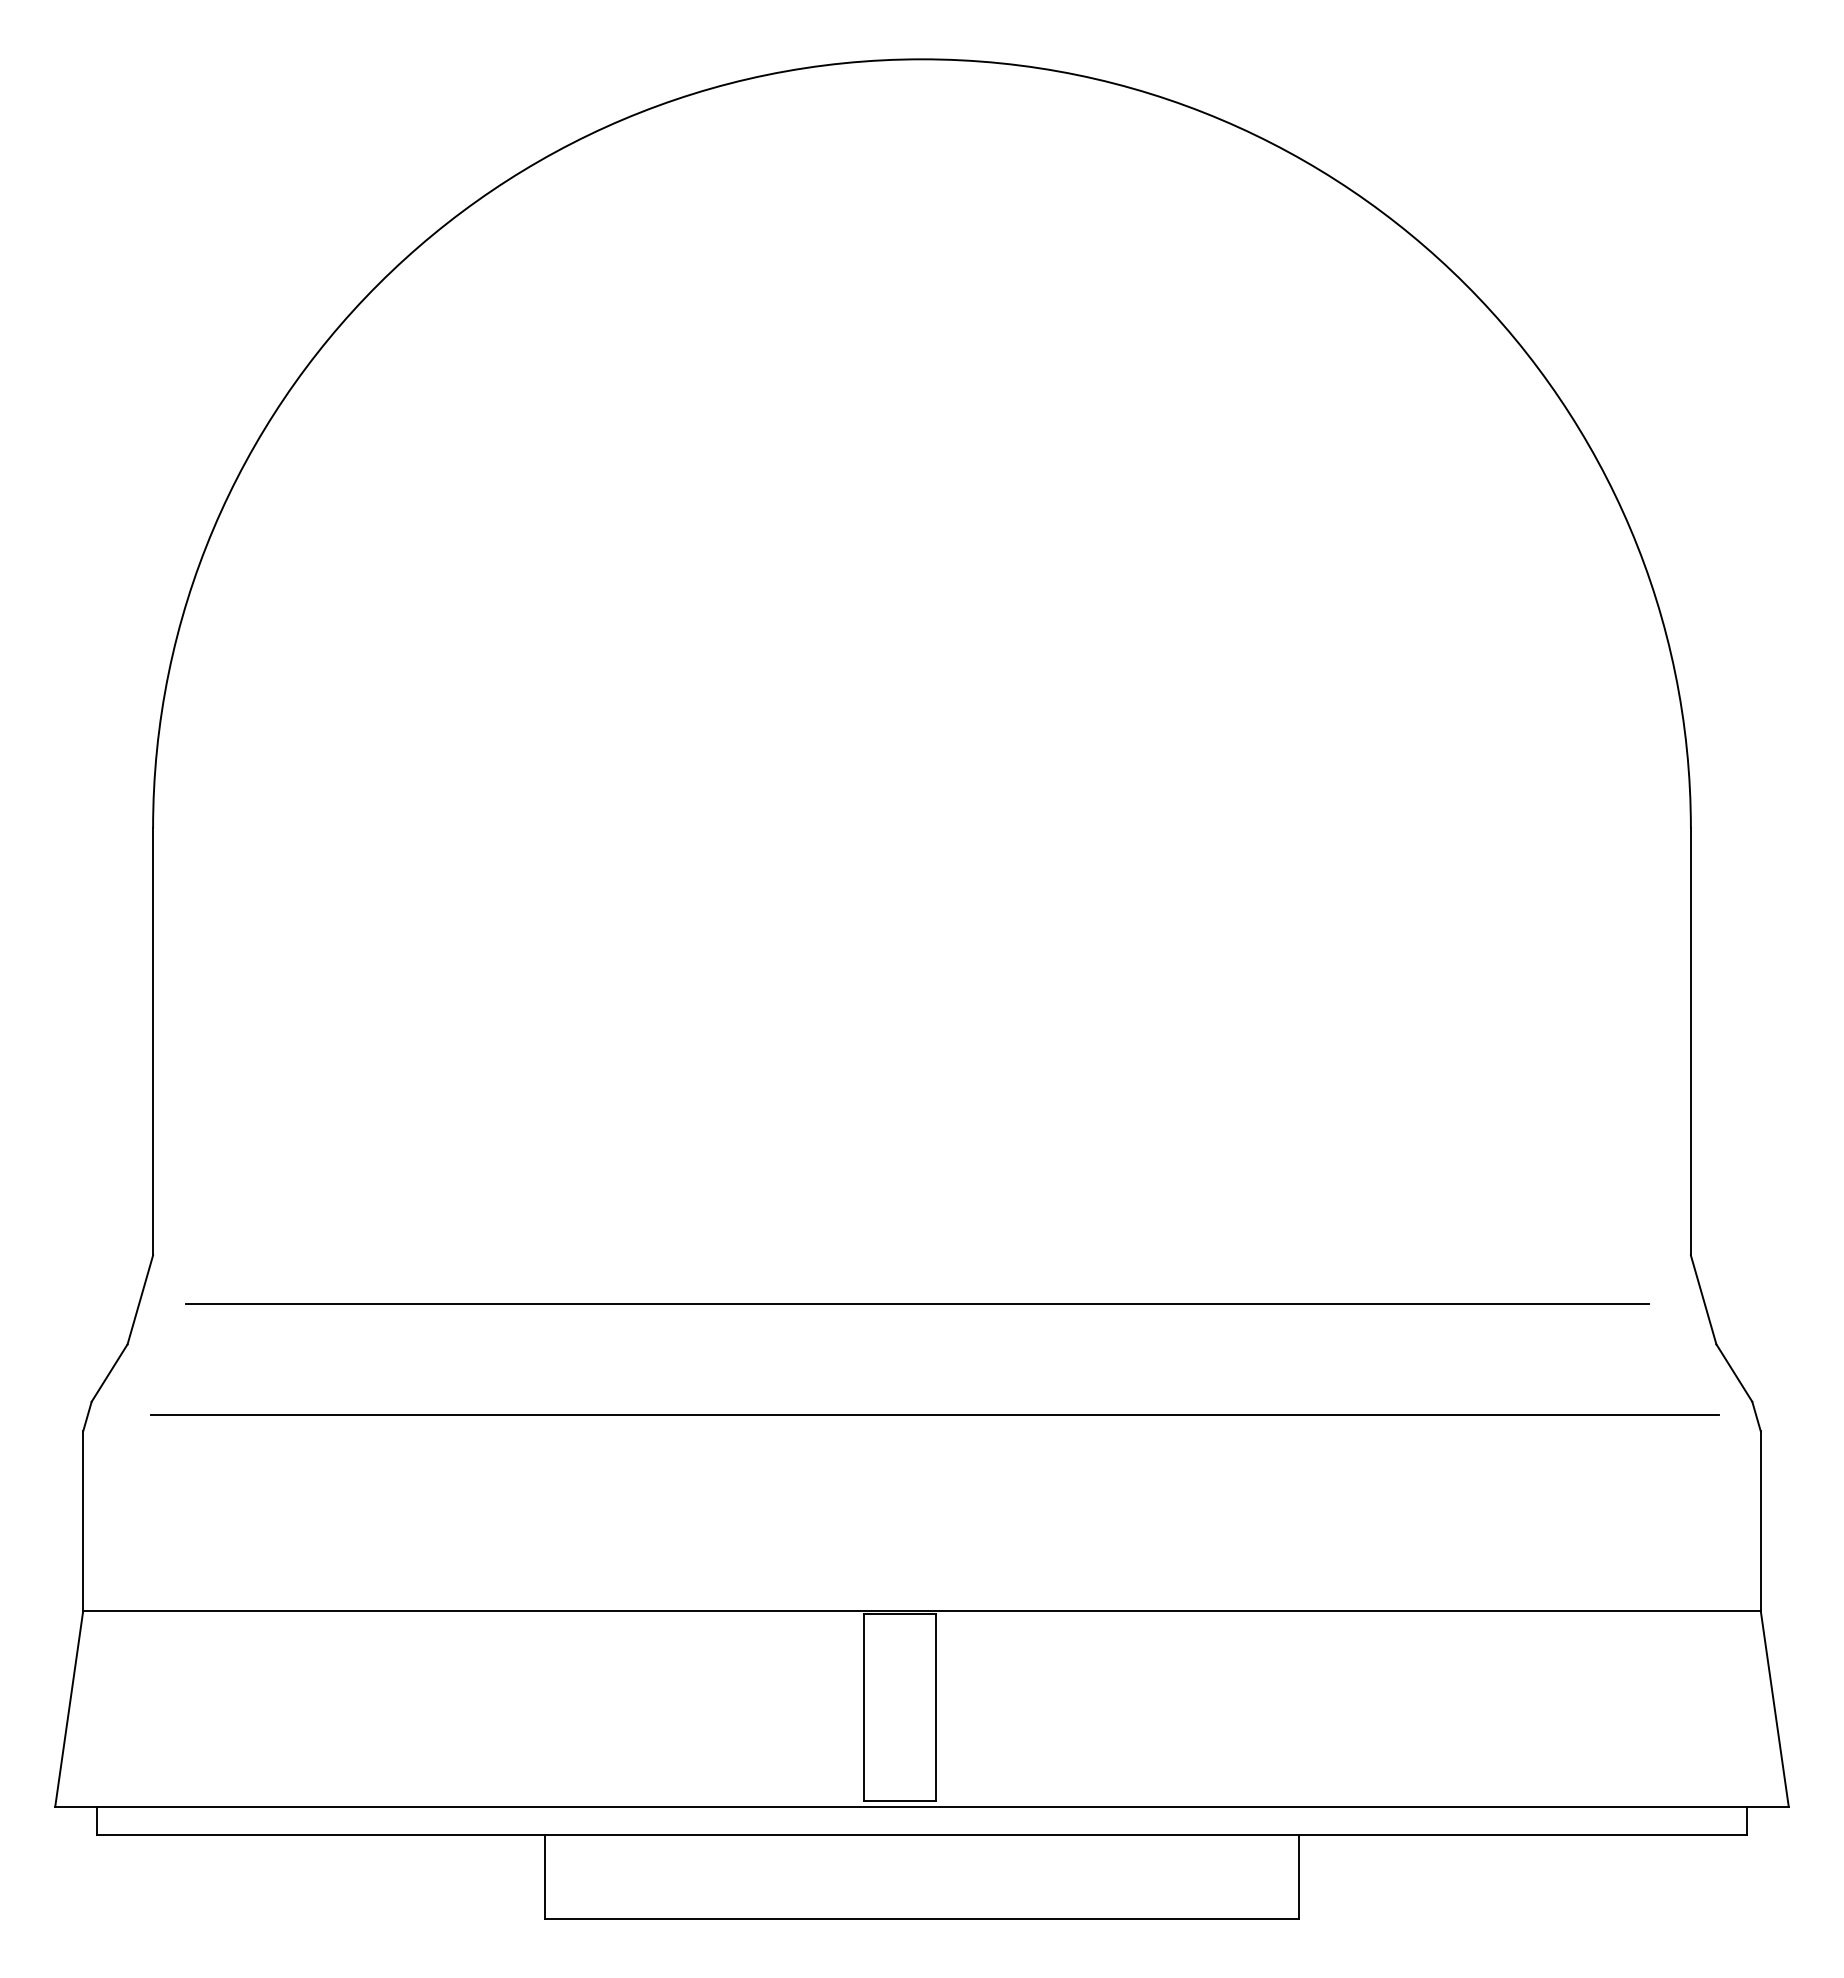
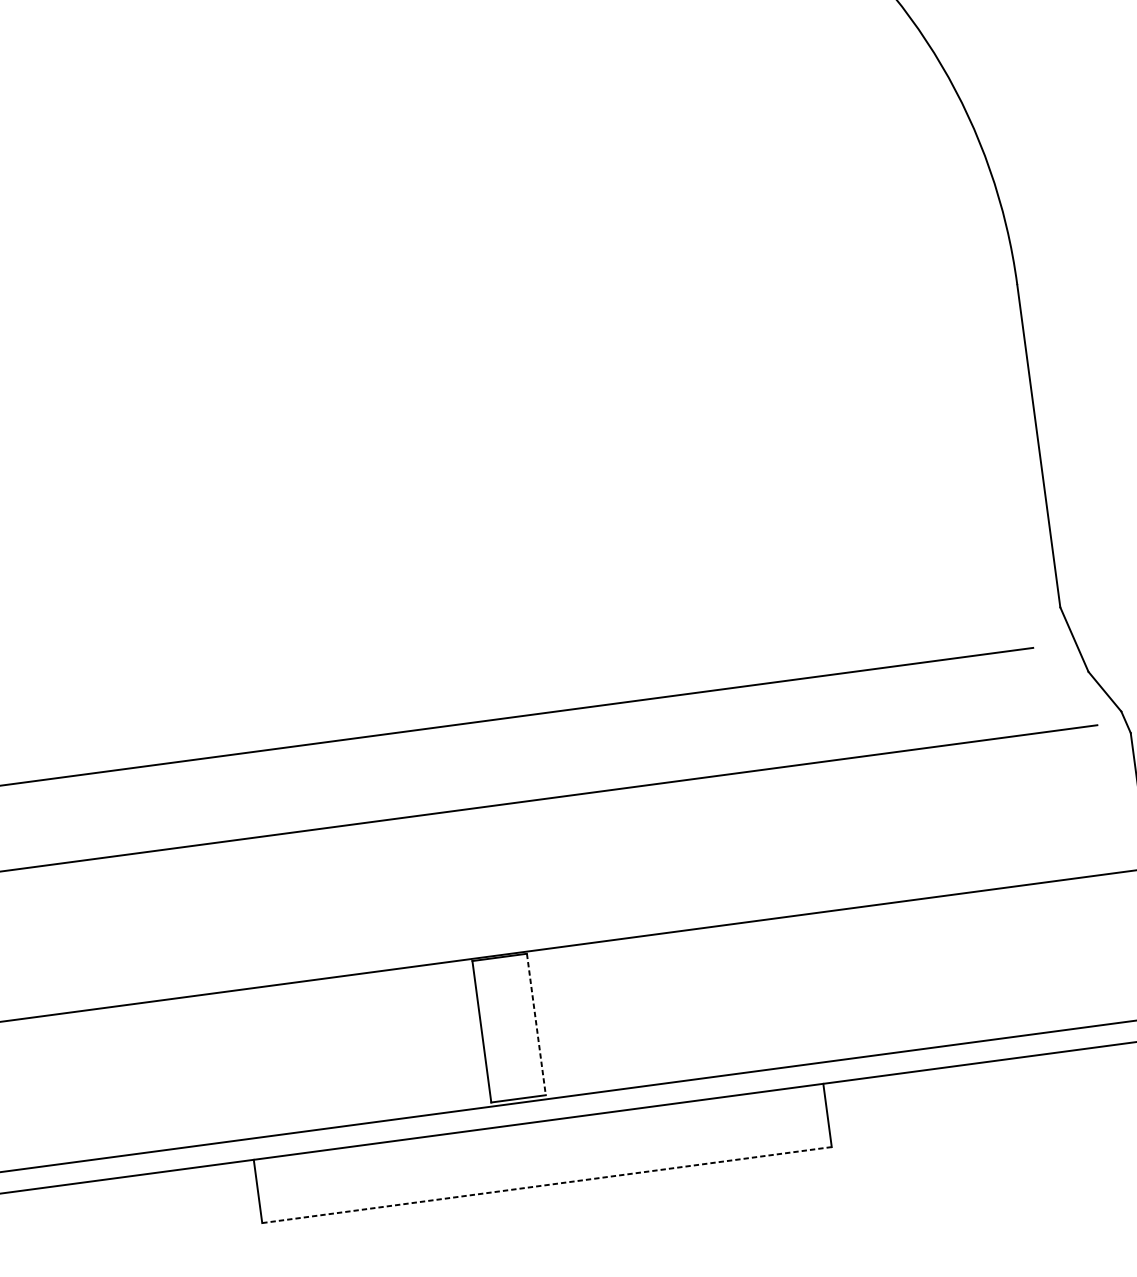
line: (936, 1707) -> (536, 1024), solid -> dashed
line: (922, 1918) -> (547, 1184), solid -> dashed

